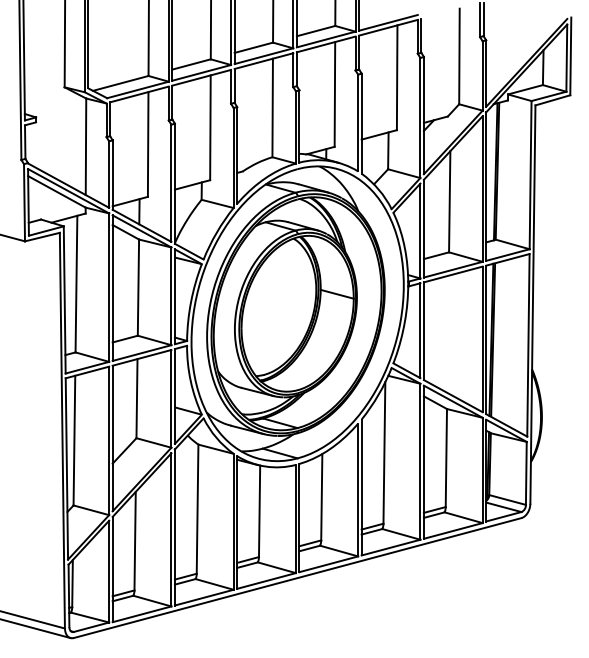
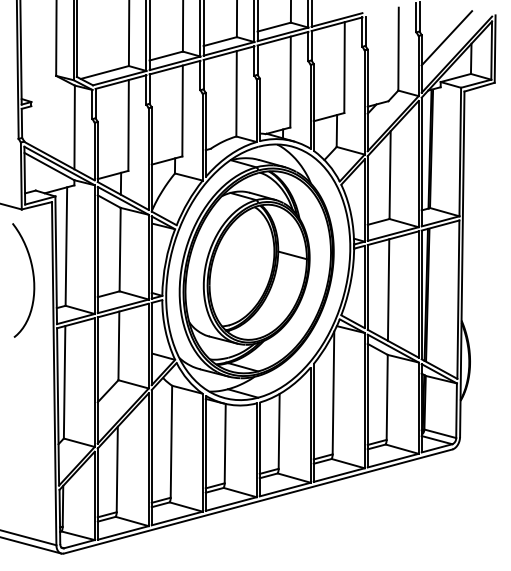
line: (515, 43) -> (447, 37), added
curve: (38, 323) -> (33, 280), added
line: (447, 333) -> (388, 289), added

